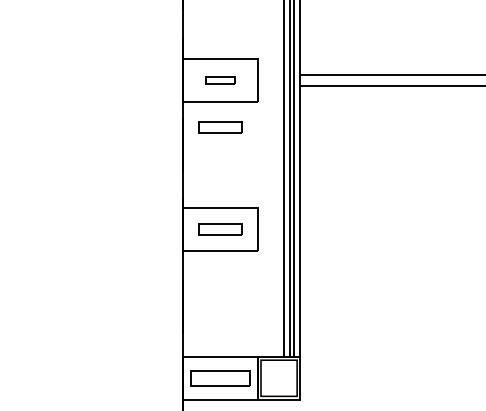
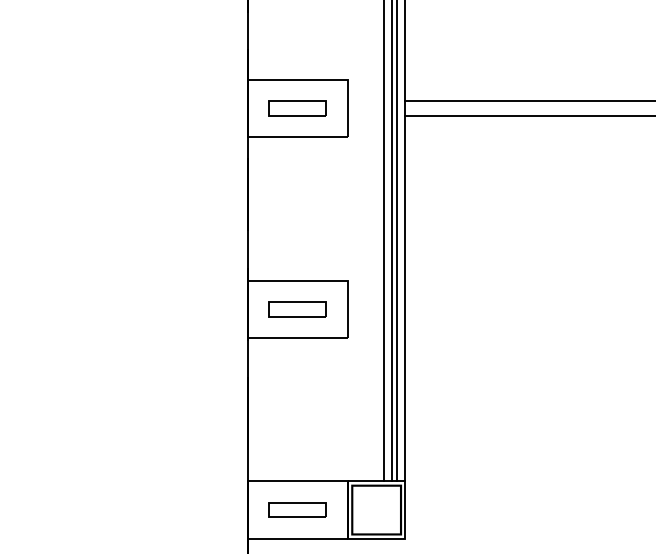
part: (220, 80) -> (297, 108), size x1.43
part: (220, 127) -> (297, 171), removed
part: (220, 378) -> (297, 510), size x0.71

